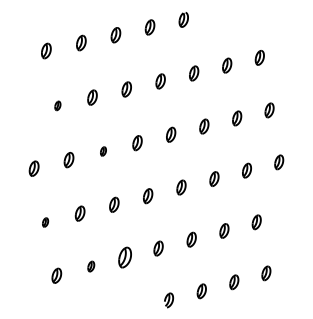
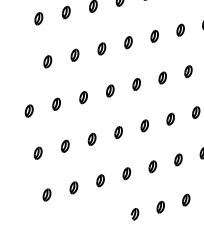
part: (57, 105) -> (47, 61), size x1.67
part: (103, 151) -> (83, 97), size x1.67
part: (45, 222) -> (38, 153), size x1.67
part: (124, 257) -> (100, 180), size x0.71
part: (91, 266) -> (74, 187), size x1.43

